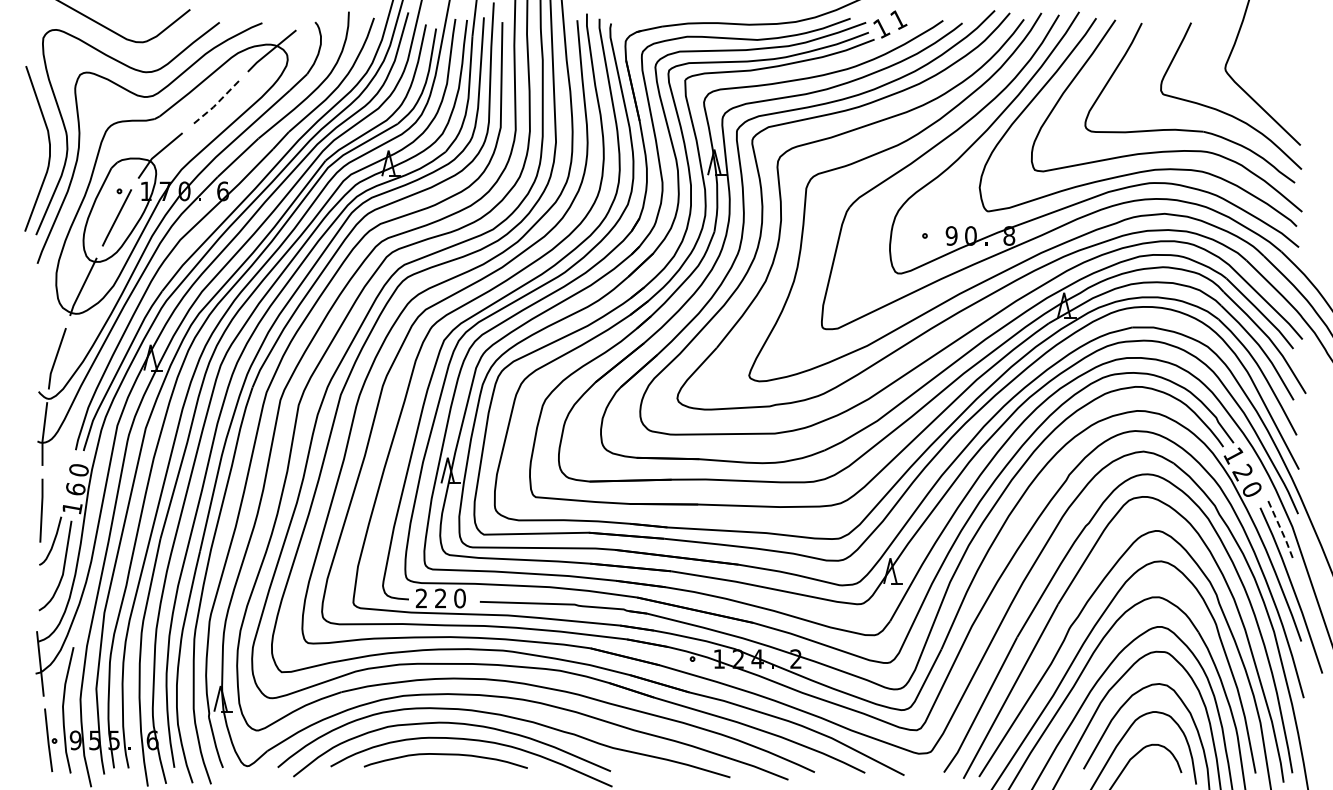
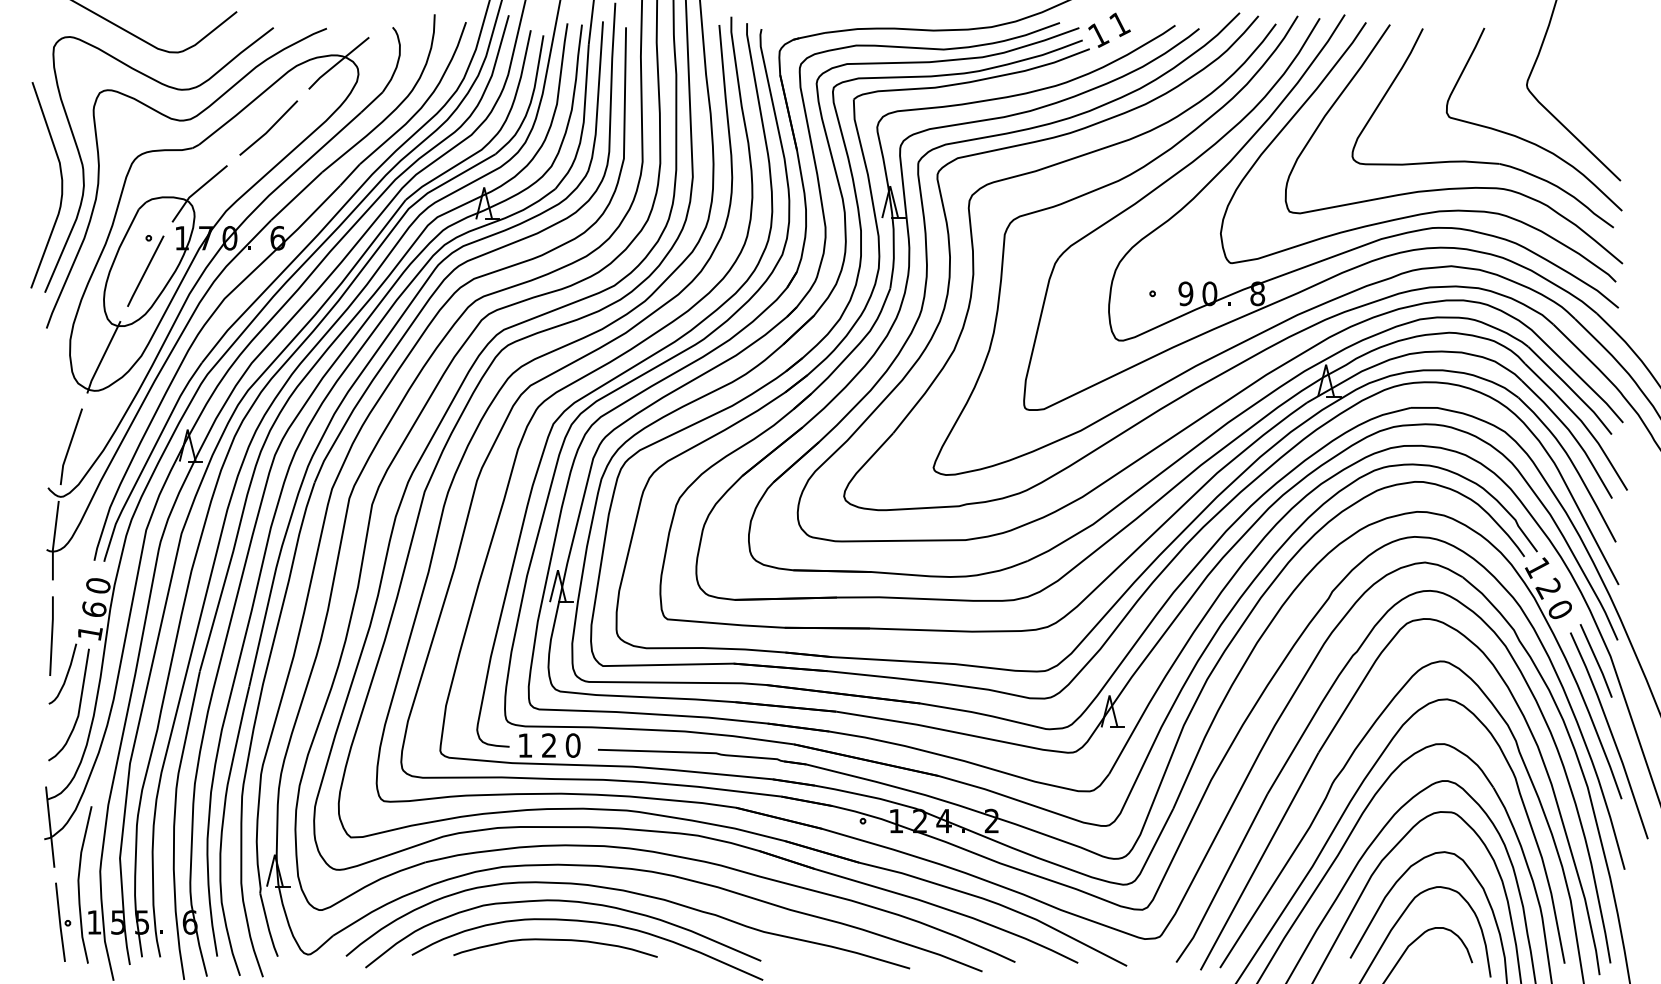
line: (216, 104) -> (269, 129), dashed -> solid
line: (1281, 531) -> (1596, 662), dashed -> solid
text: (420, 598) -> (523, 745), 2 -> 1
text: (75, 740) -> (93, 922), 9 -> 1

